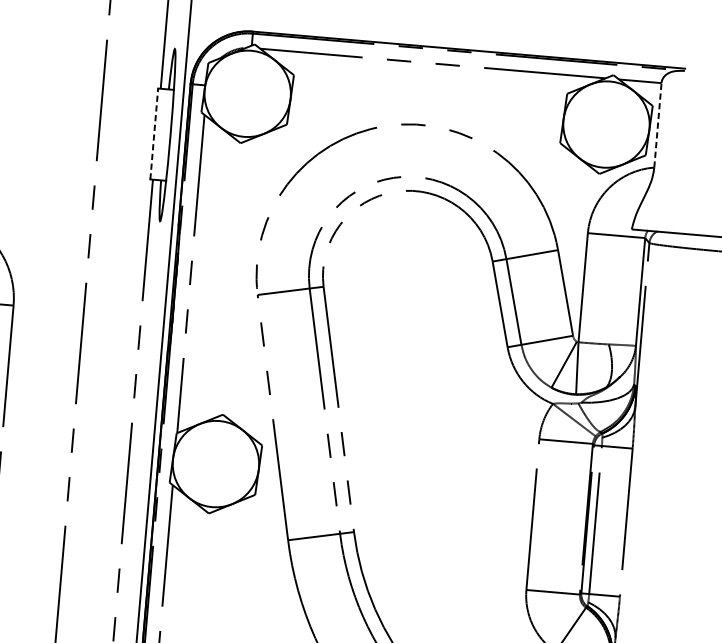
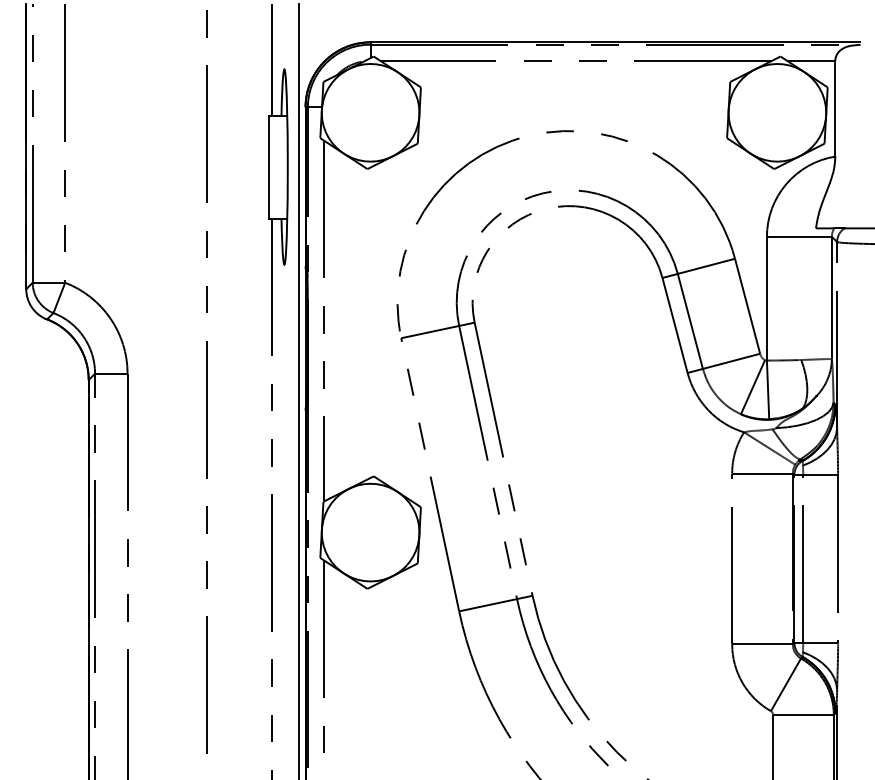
line: (658, 125) -> (835, 108), dashed -> solid
line: (154, 134) -> (269, 167), dashed -> solid

